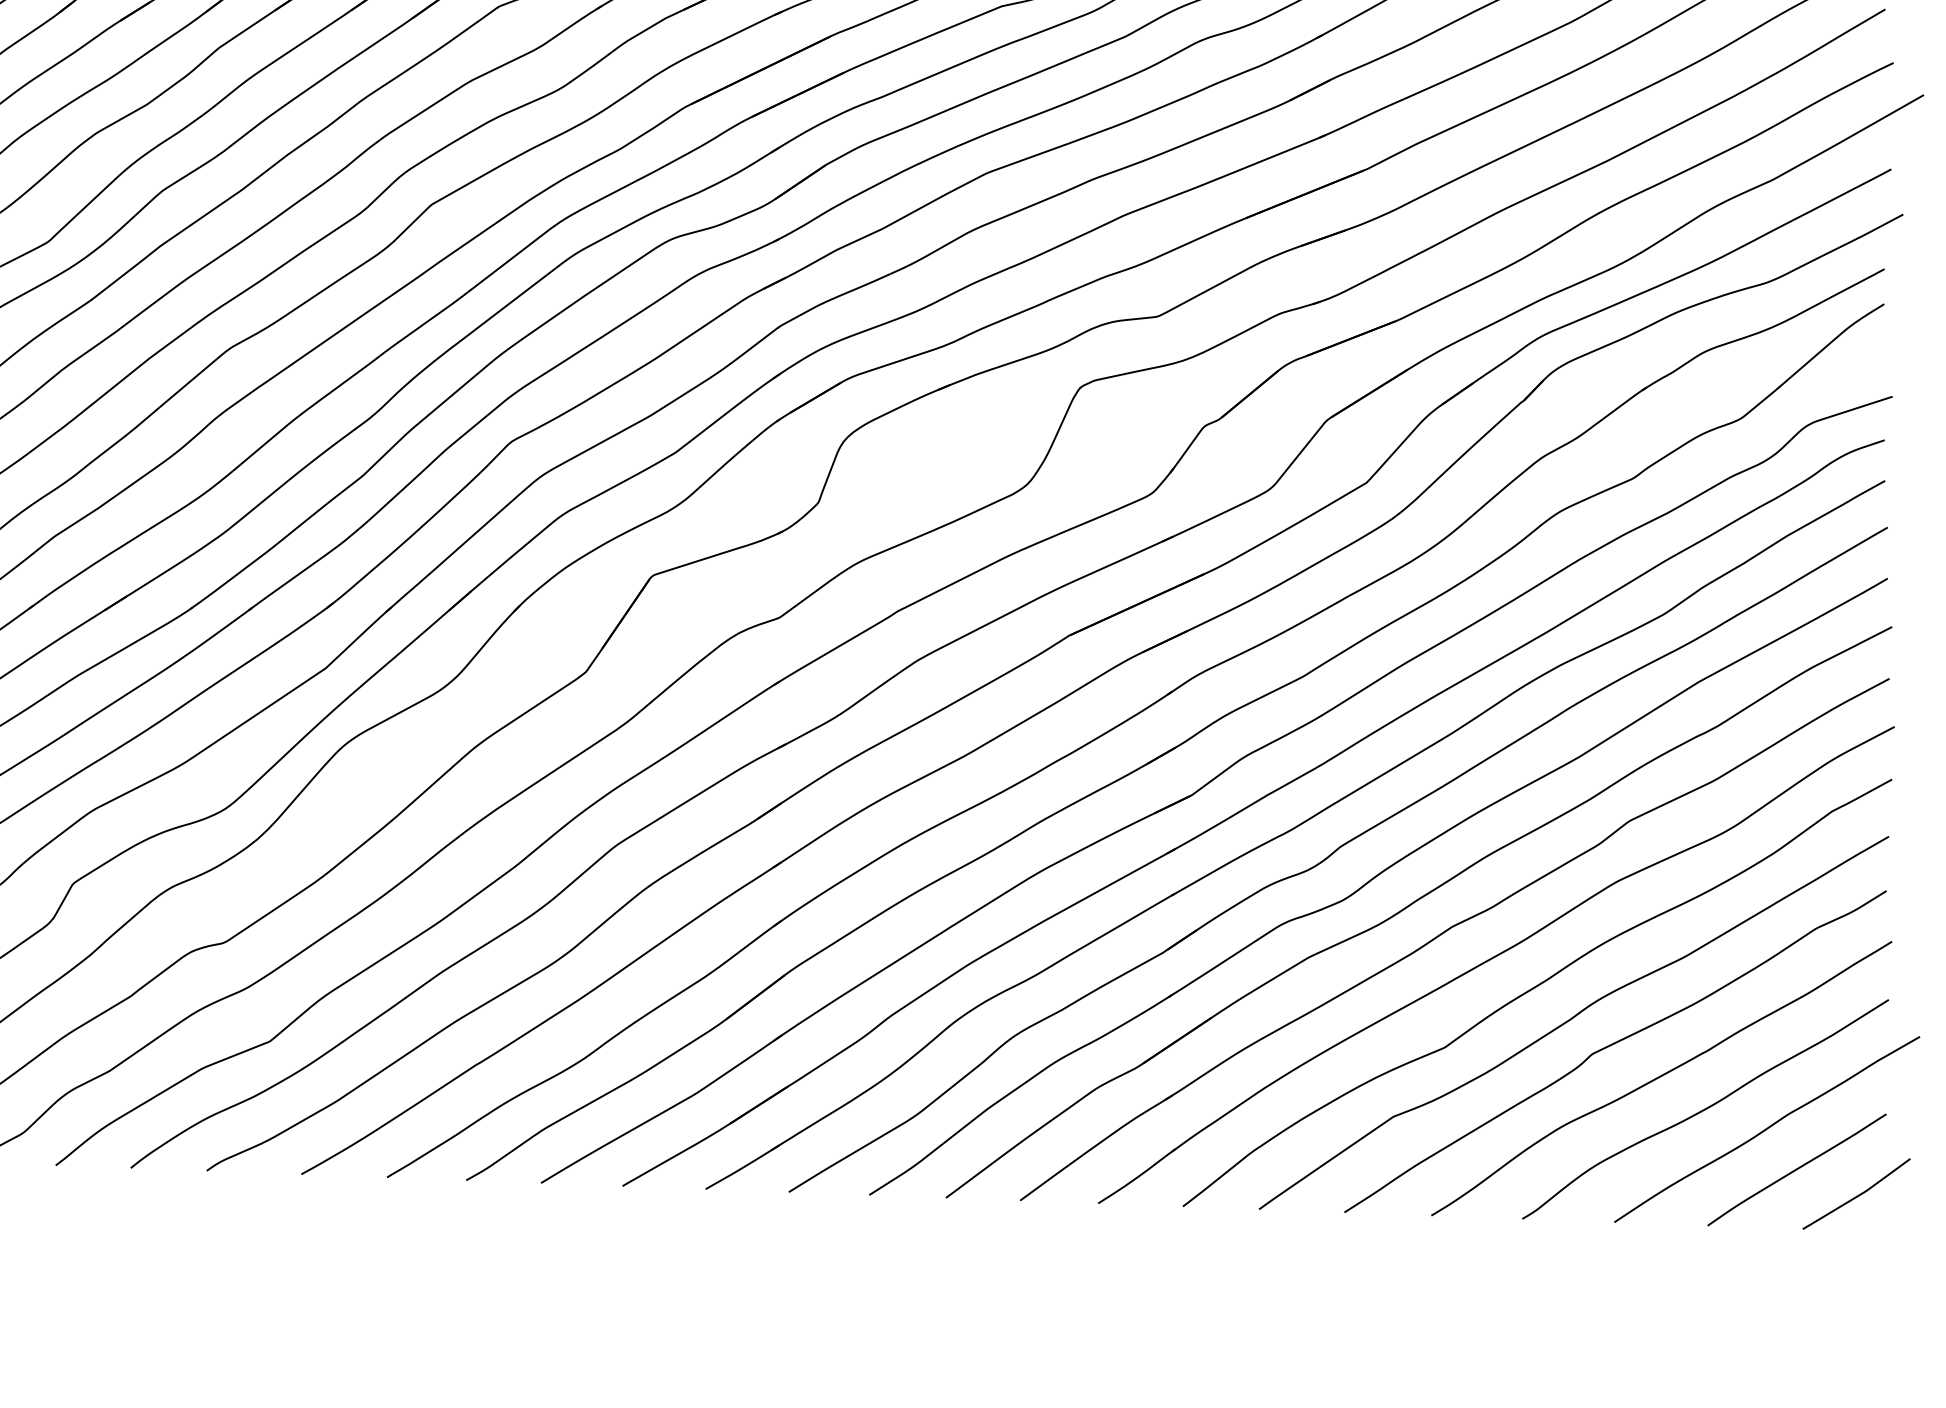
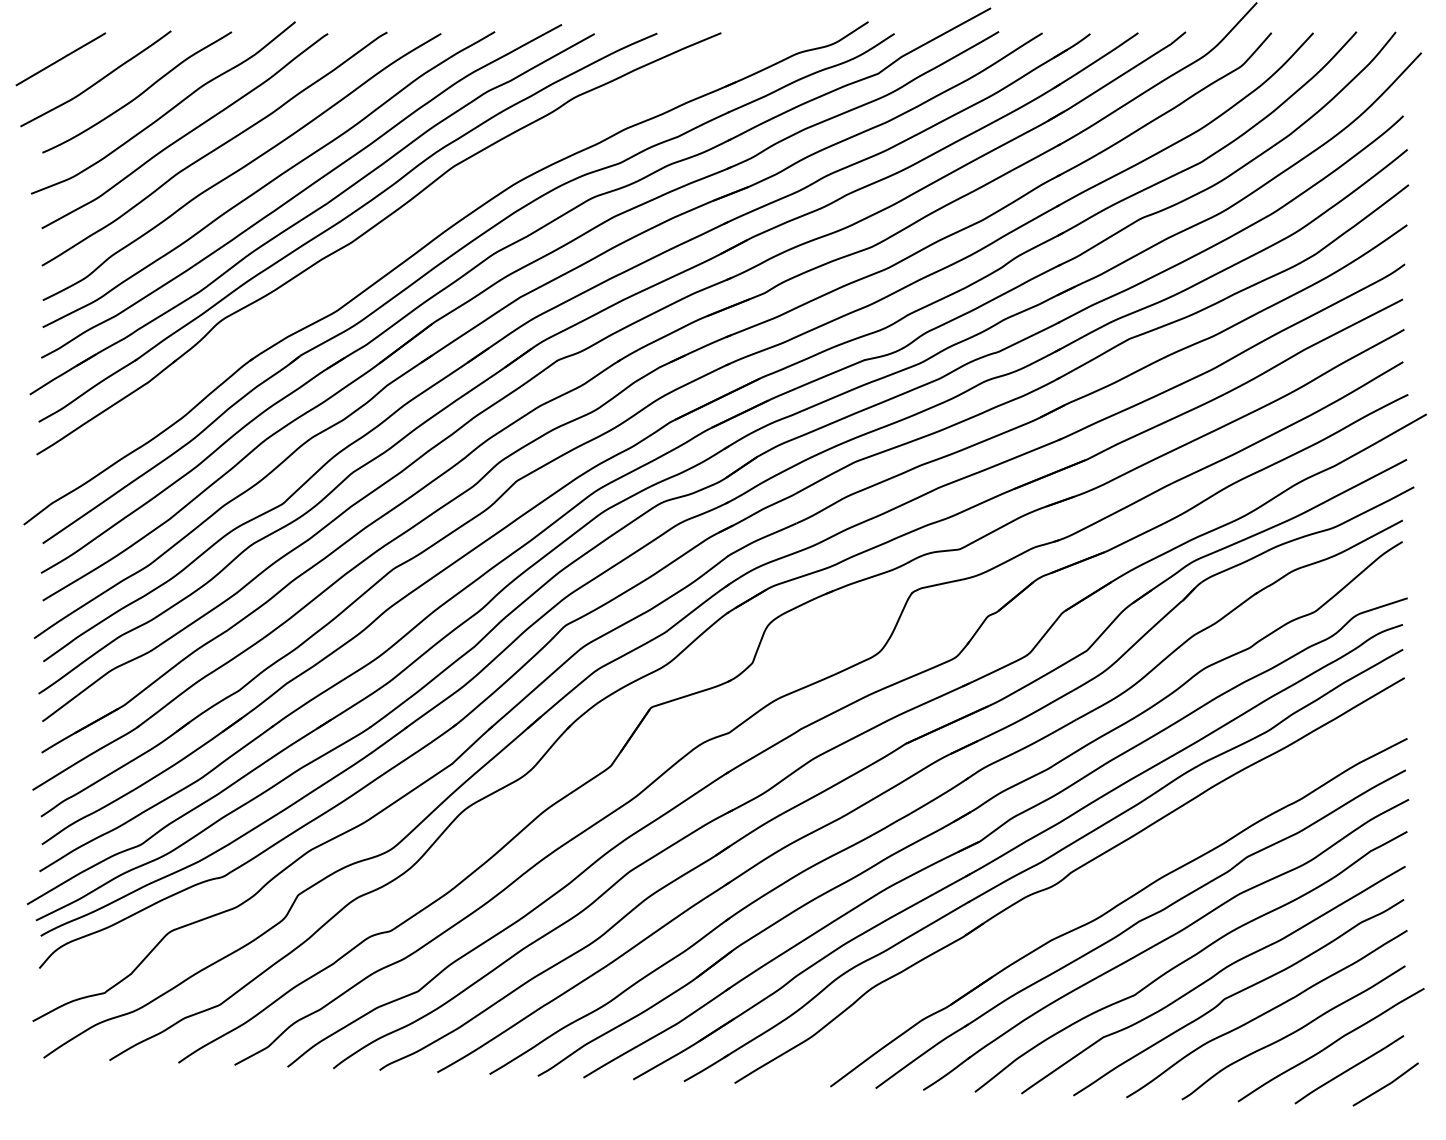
part: (1377, 885) -> (1093, 896), removed

